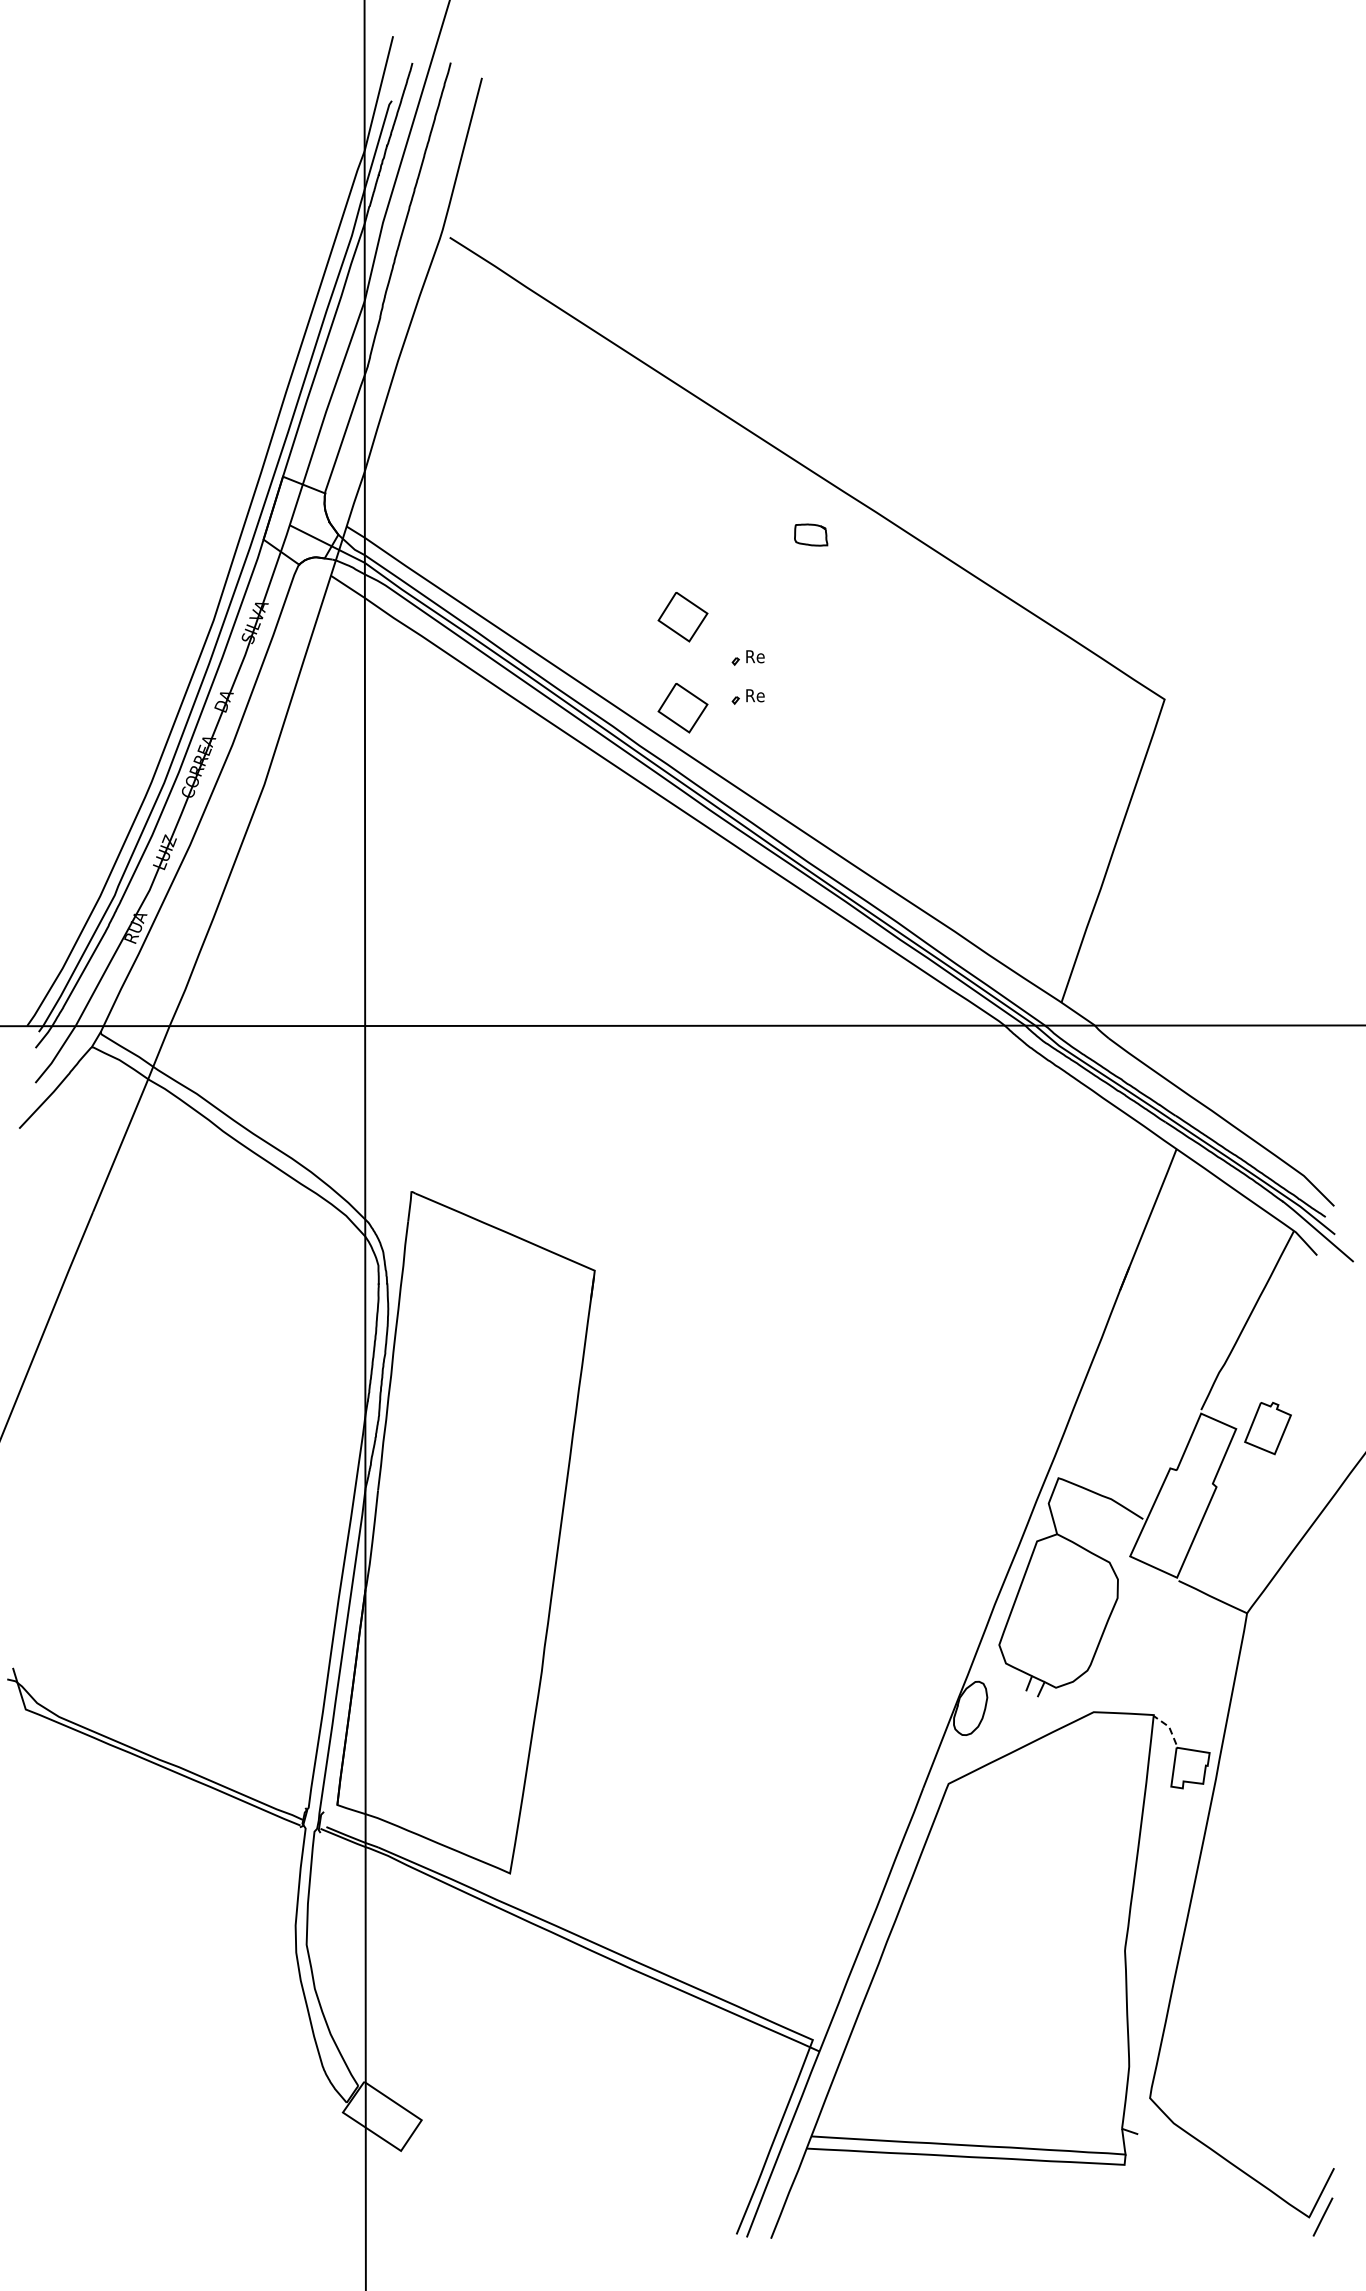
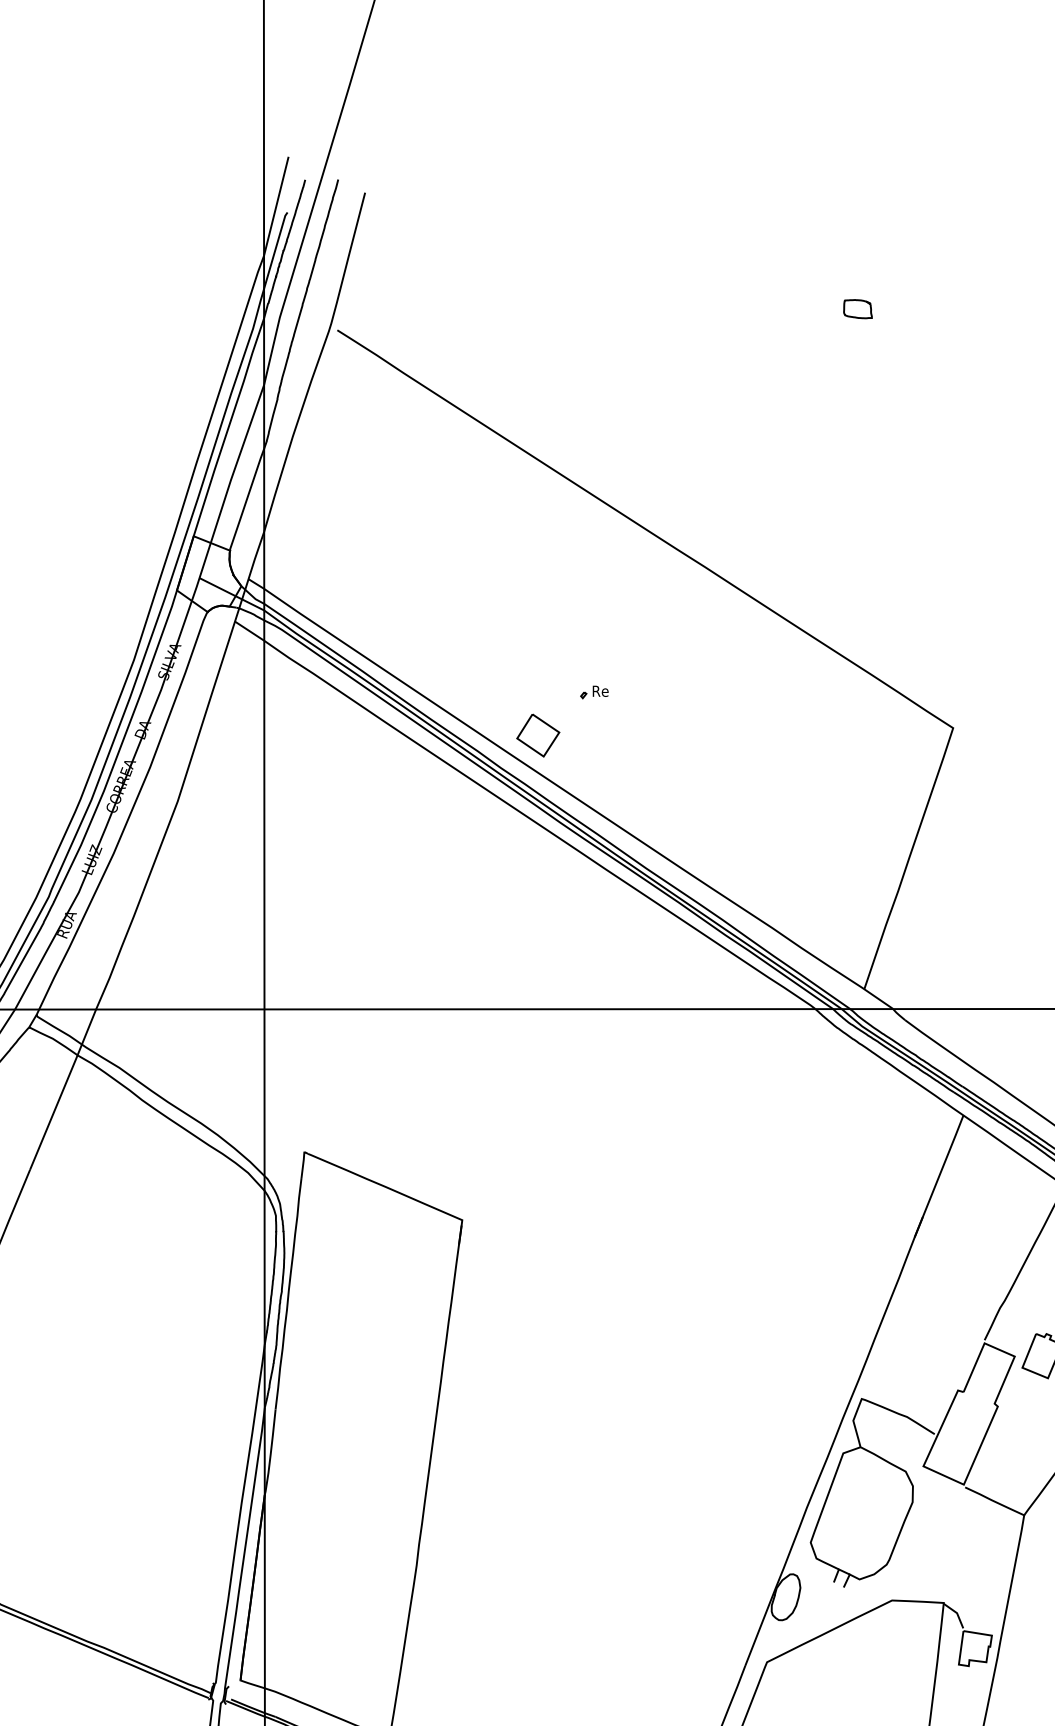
part: (811, 534) -> (858, 308), moved
part: (682, 617) -> (537, 657), removed
part: (747, 696) -> (593, 725), removed
line: (1169, 1726) -> (957, 1612), dashed -> solid

